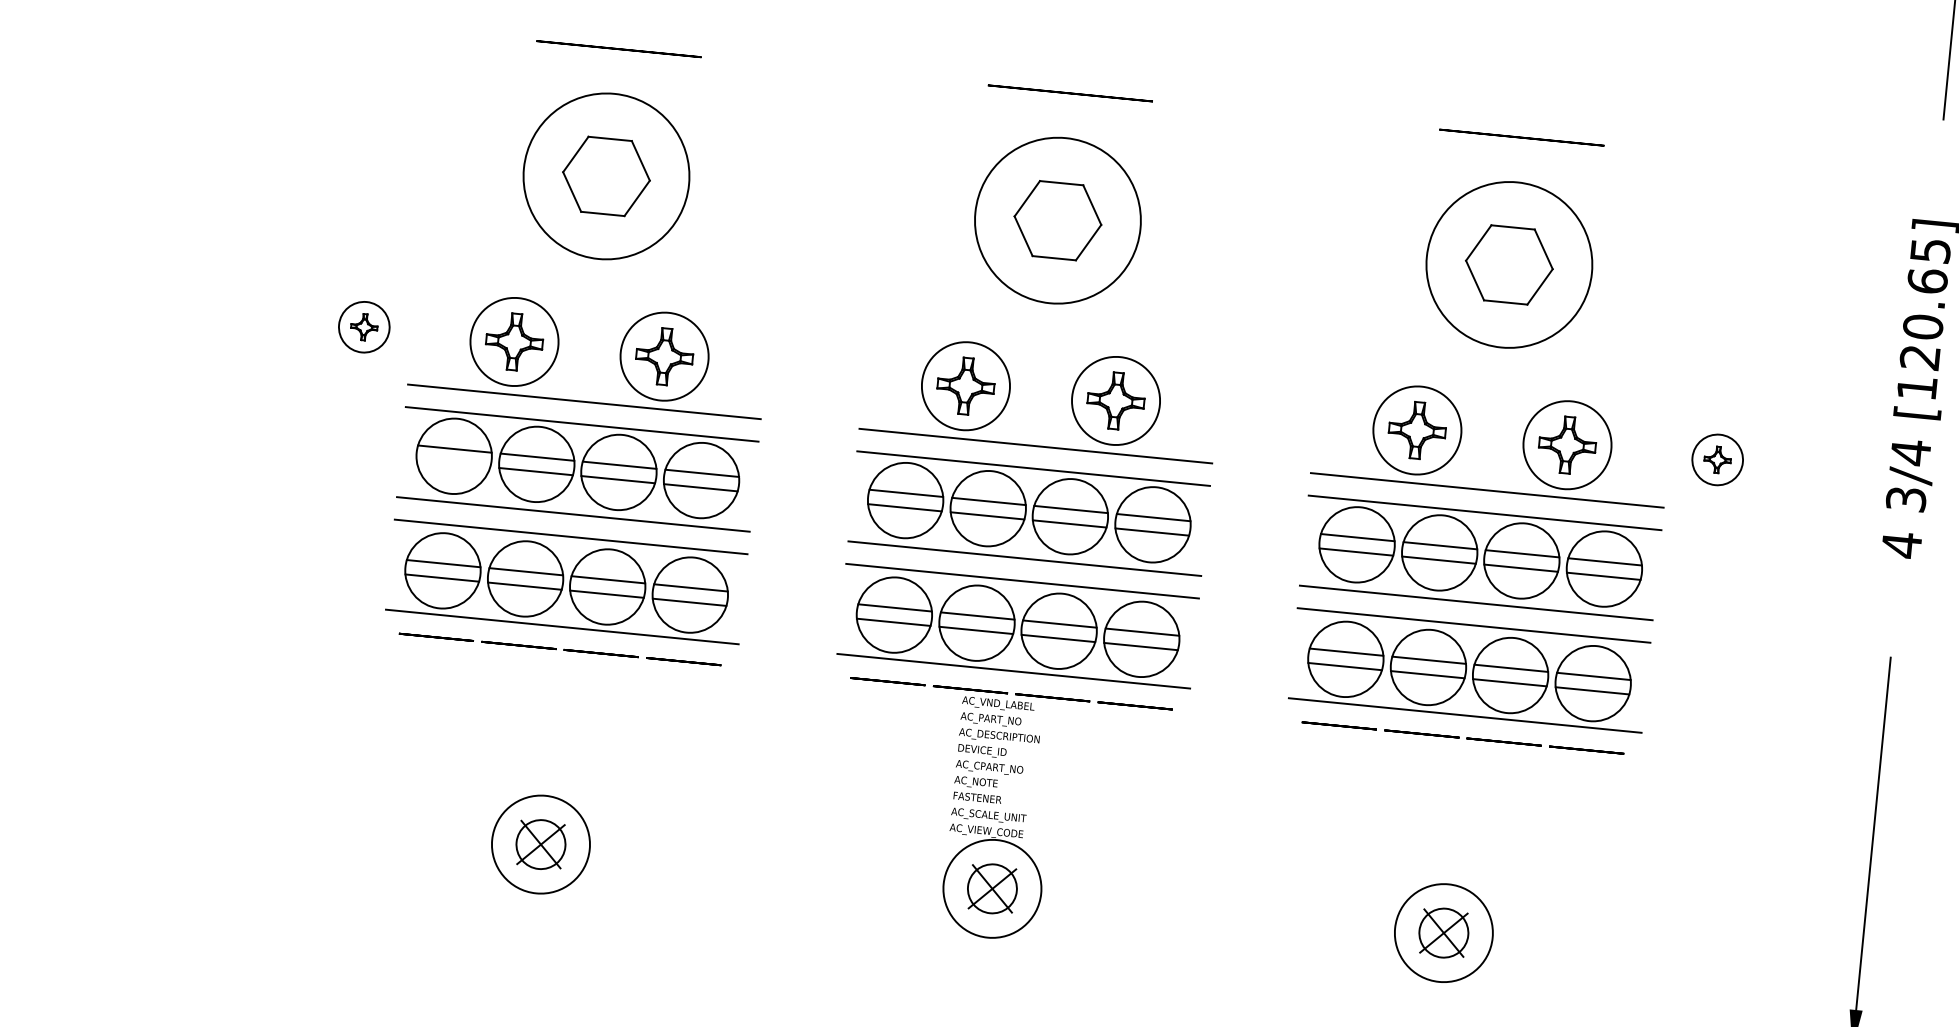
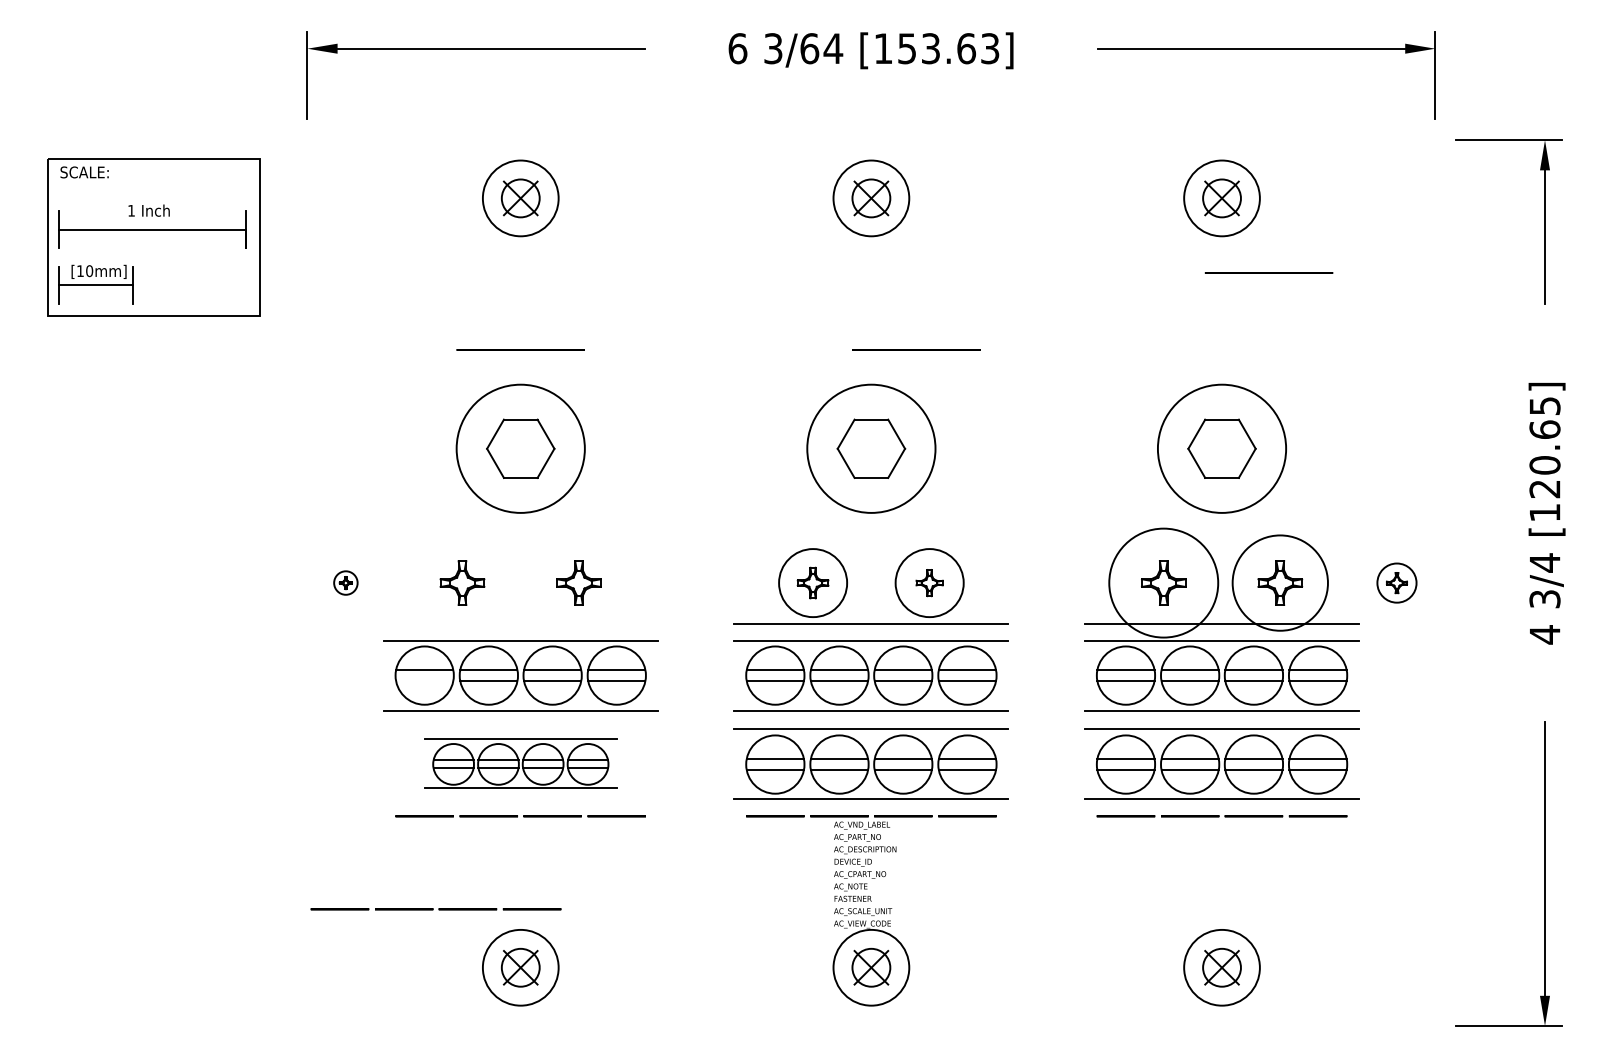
circle: (1070, 92) -> (916, 349), moved
circle: (1521, 137) -> (1268, 272), moved
part: (363, 326) -> (345, 582), size x0.6
part: (559, 350) -> (497, 586), removed
part: (965, 385) -> (812, 582), size x0.7
part: (1115, 400) -> (929, 582), size x0.6
circle: (1417, 430) -> (1163, 583), size x1.6
circle: (1567, 445) -> (1280, 583), size x1.4
part: (566, 581) -> (520, 763), size x0.7
line: (435, 758) -> (433, 909), added

